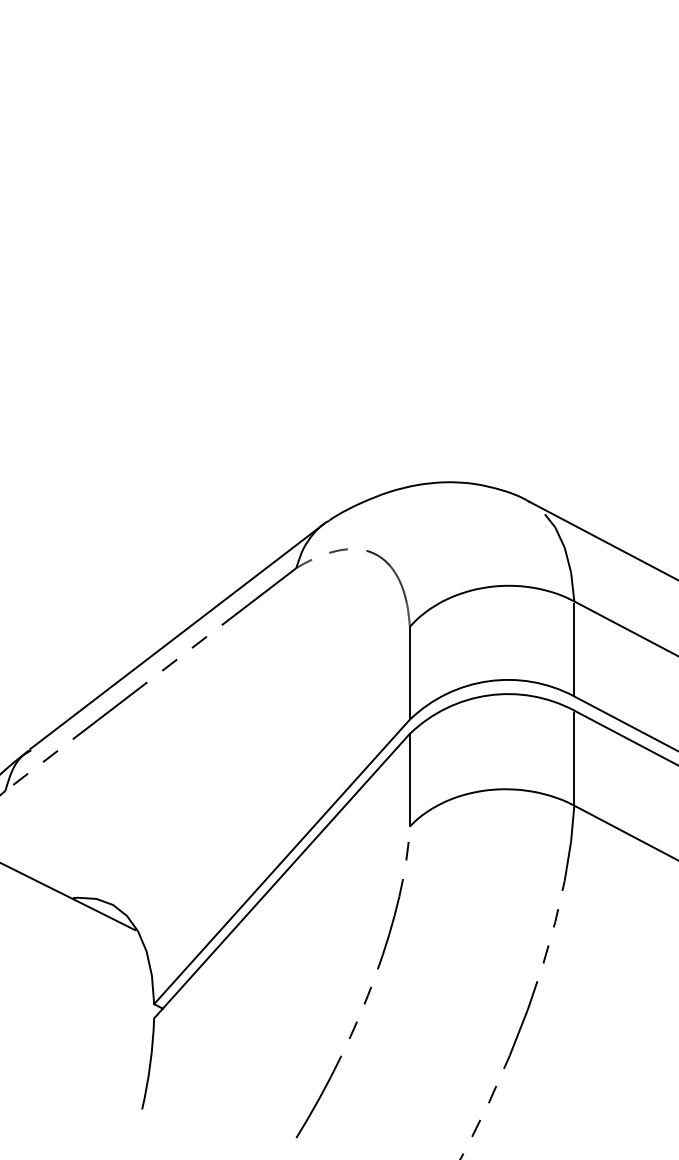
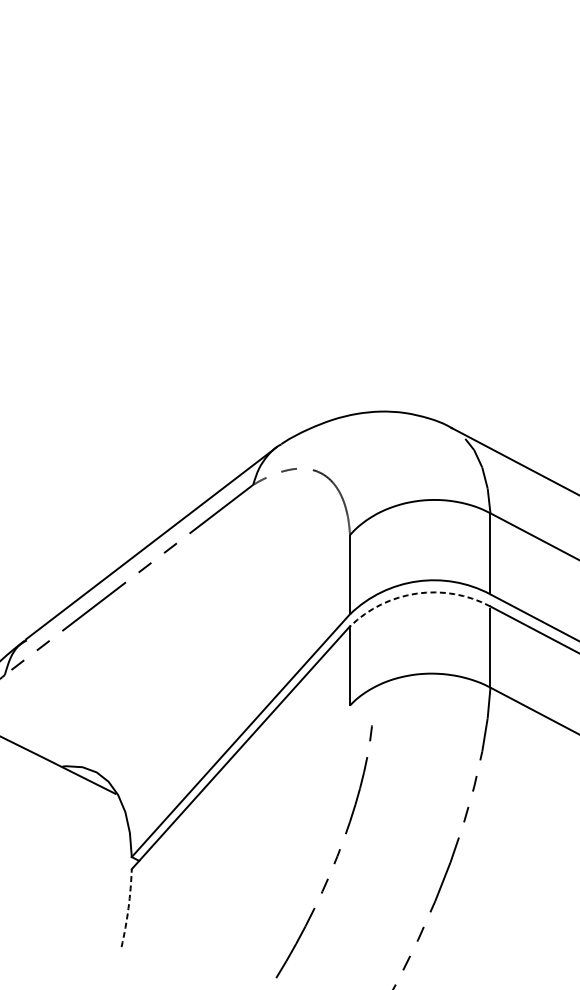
arc: (488, 695) -> (417, 593), solid -> dashed
curve: (366, 996) -> (336, 857), moved
arc: (150, 1064) -> (128, 908), solid -> dashed

